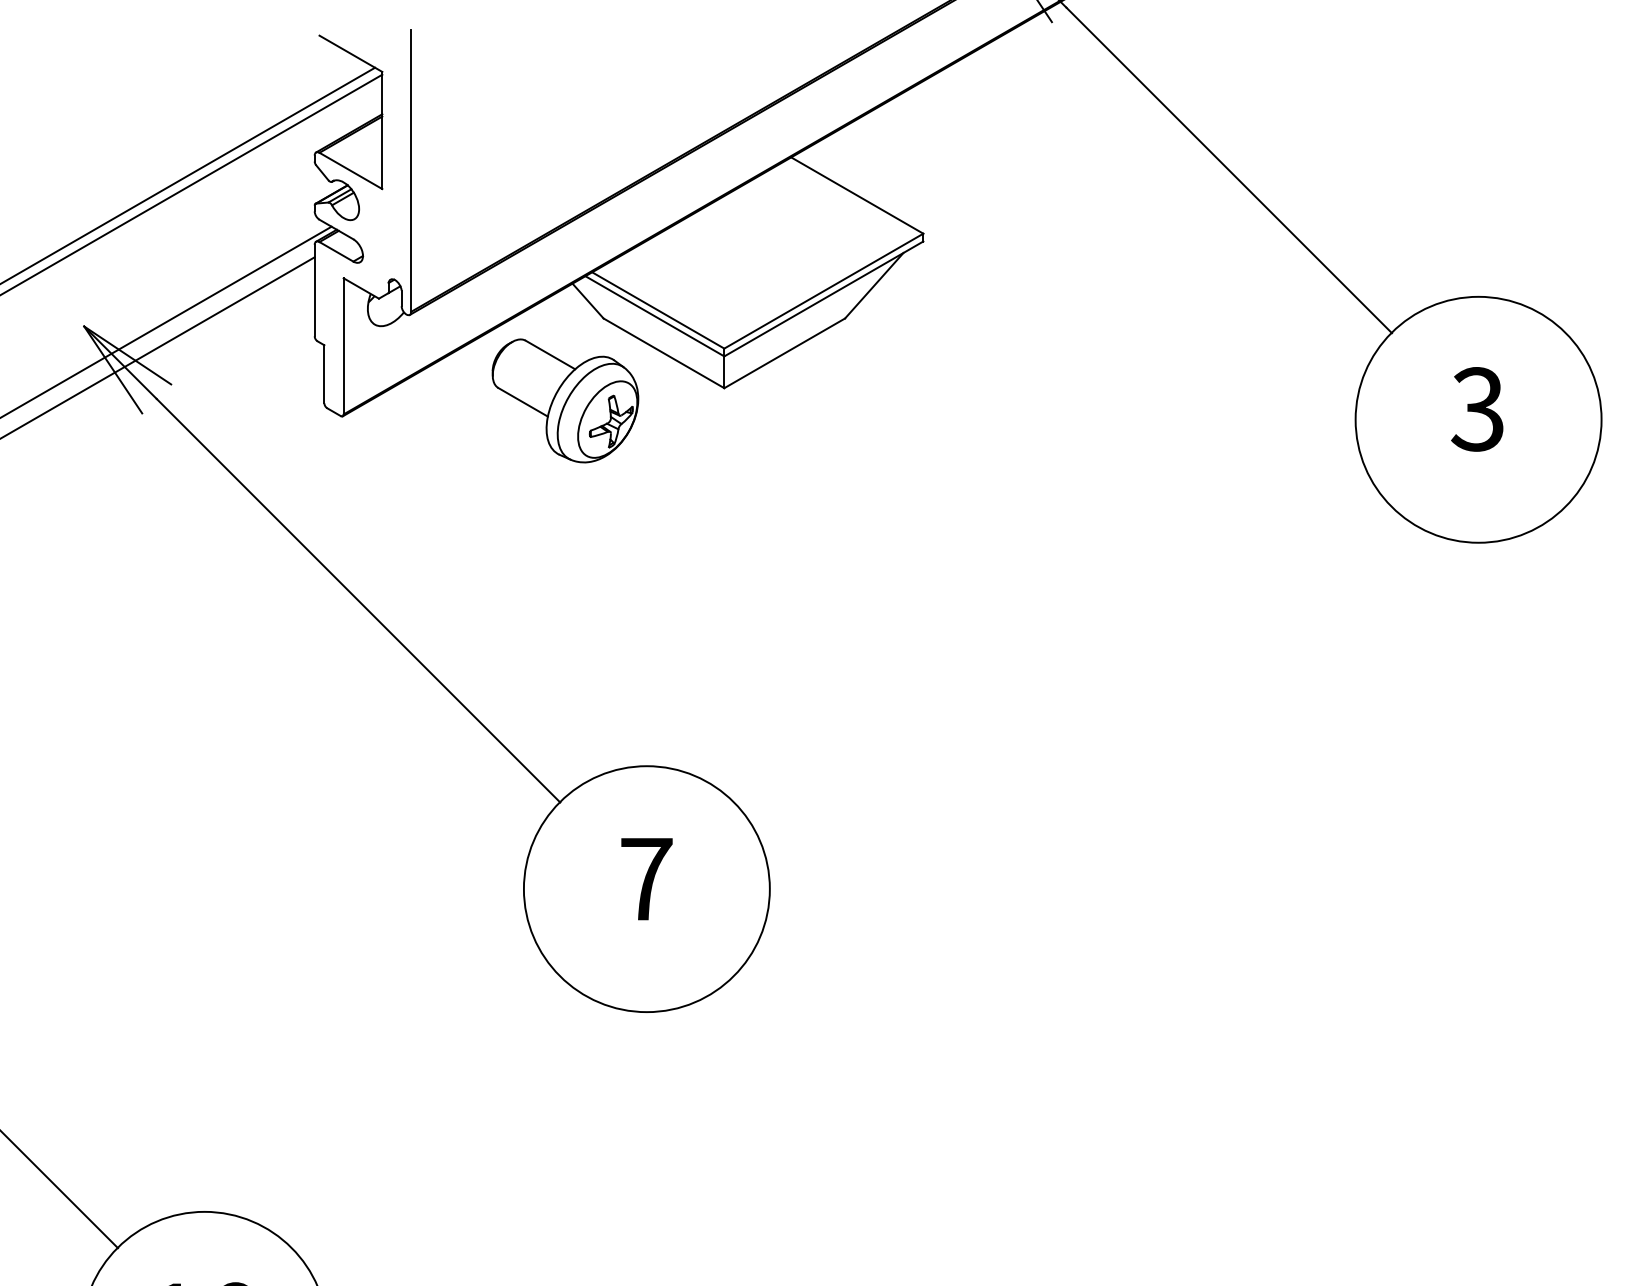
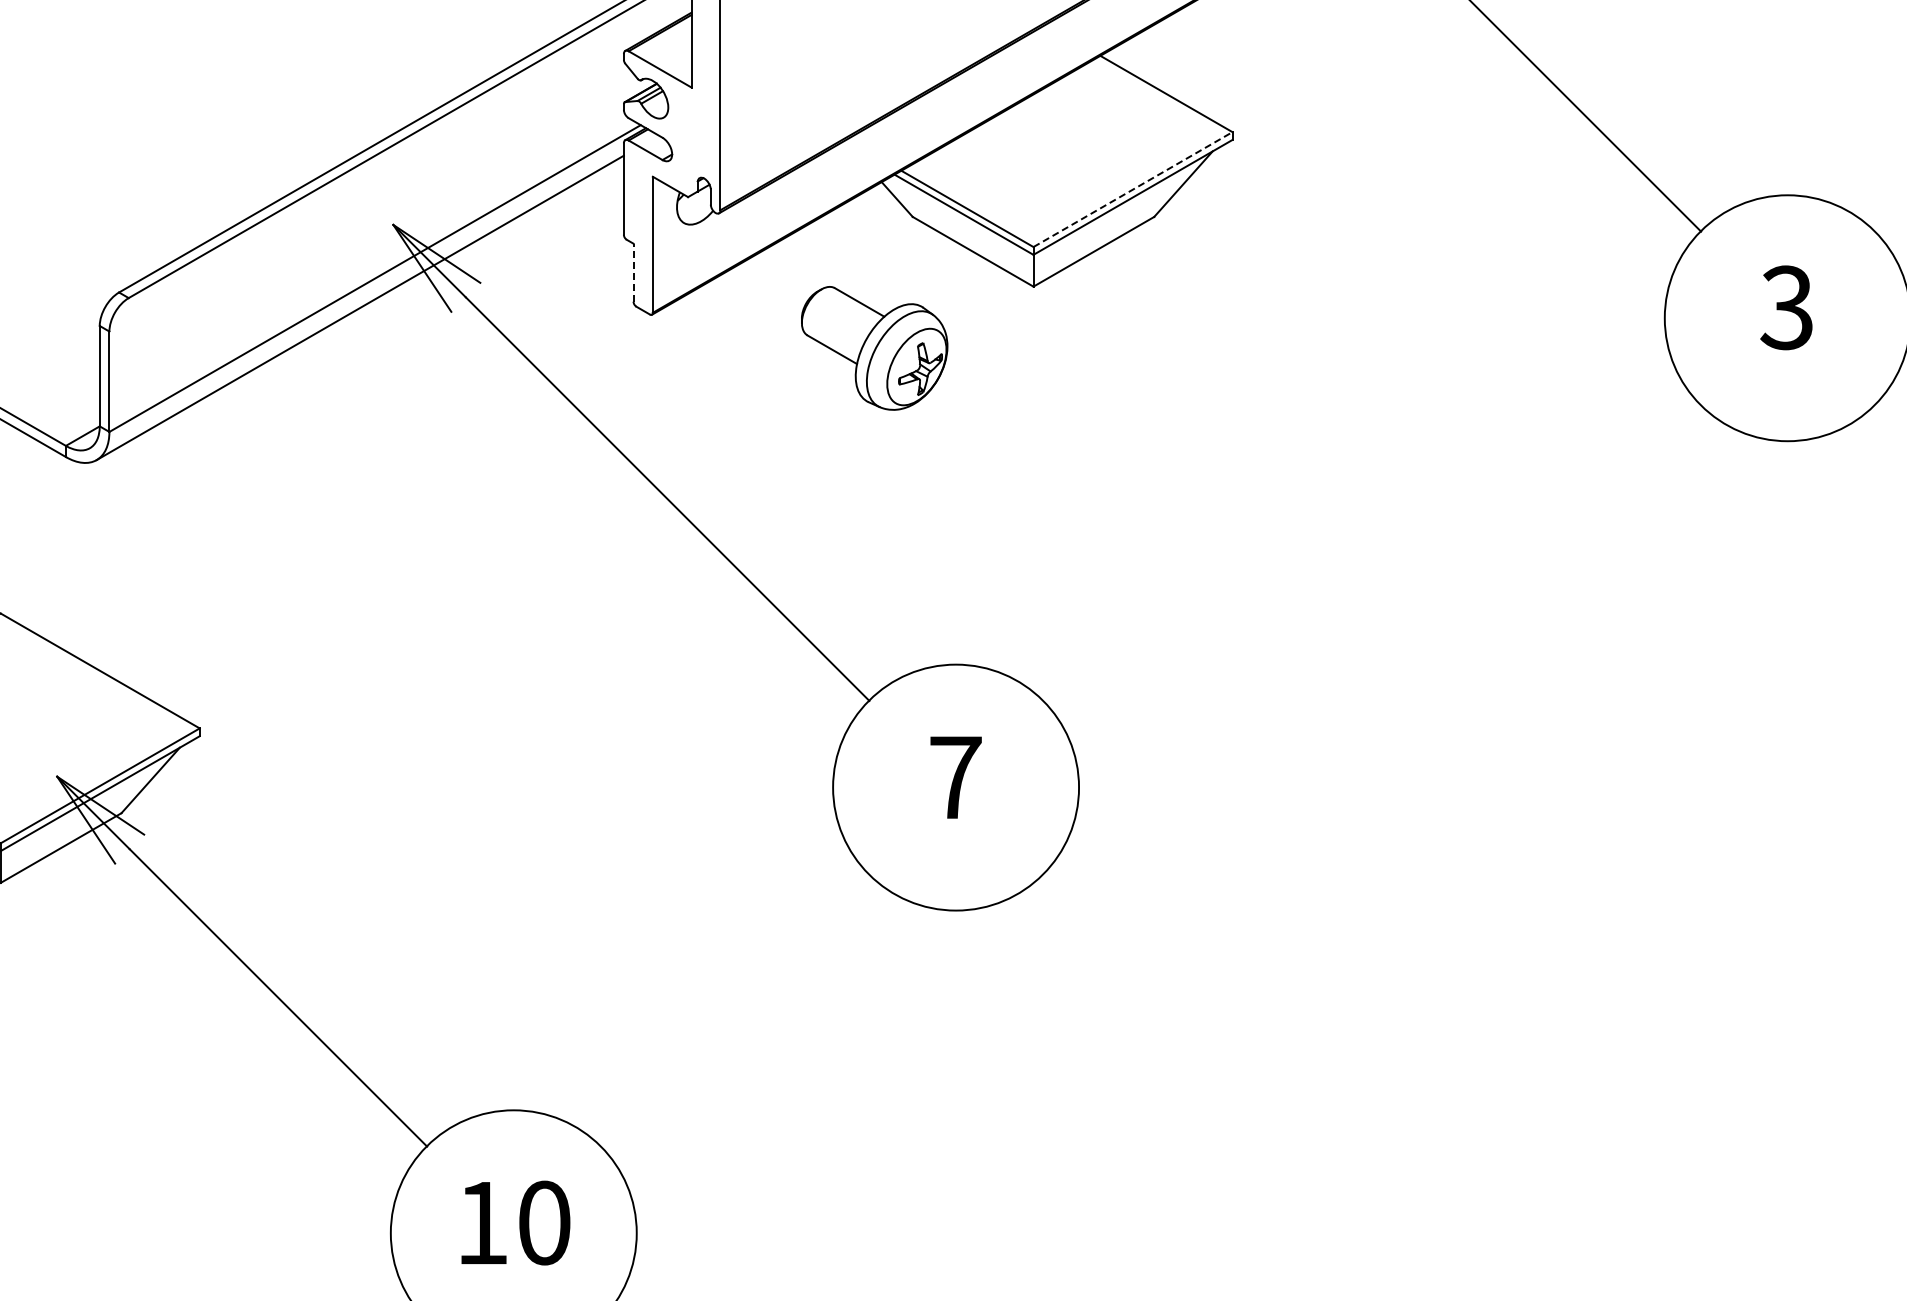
line: (824, 291) -> (1133, 189), solid -> dashed
line: (324, 374) -> (633, 272), solid -> dashed
part: (565, 401) -> (874, 348), moved

